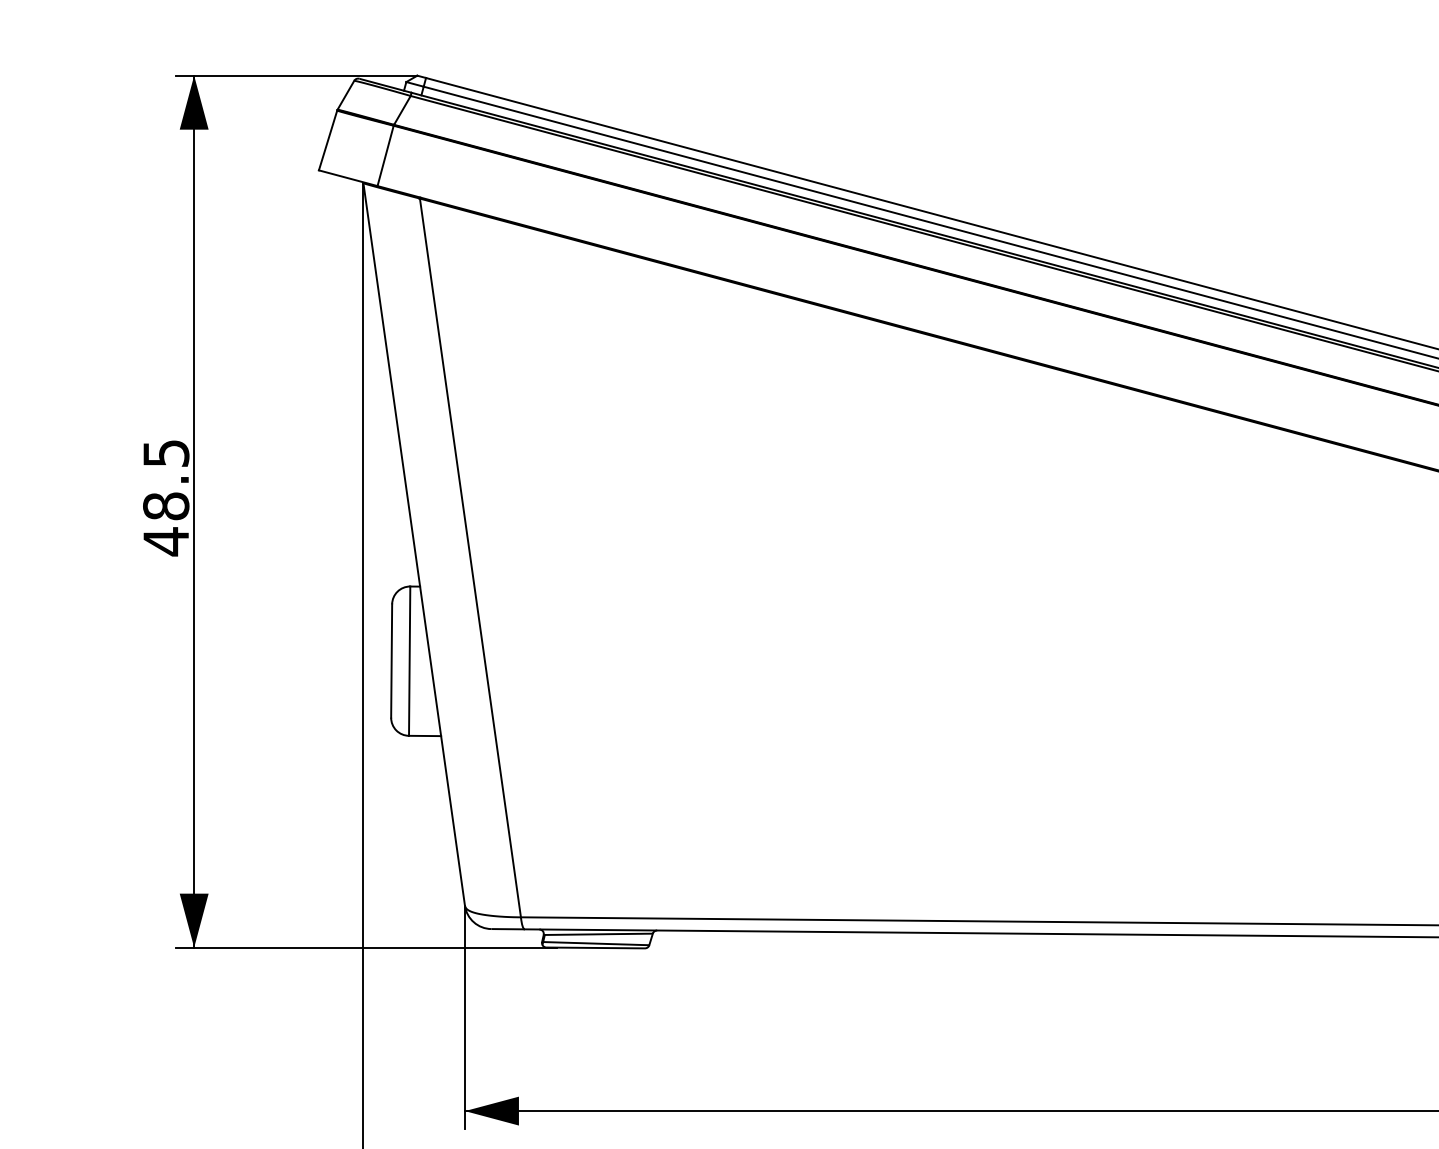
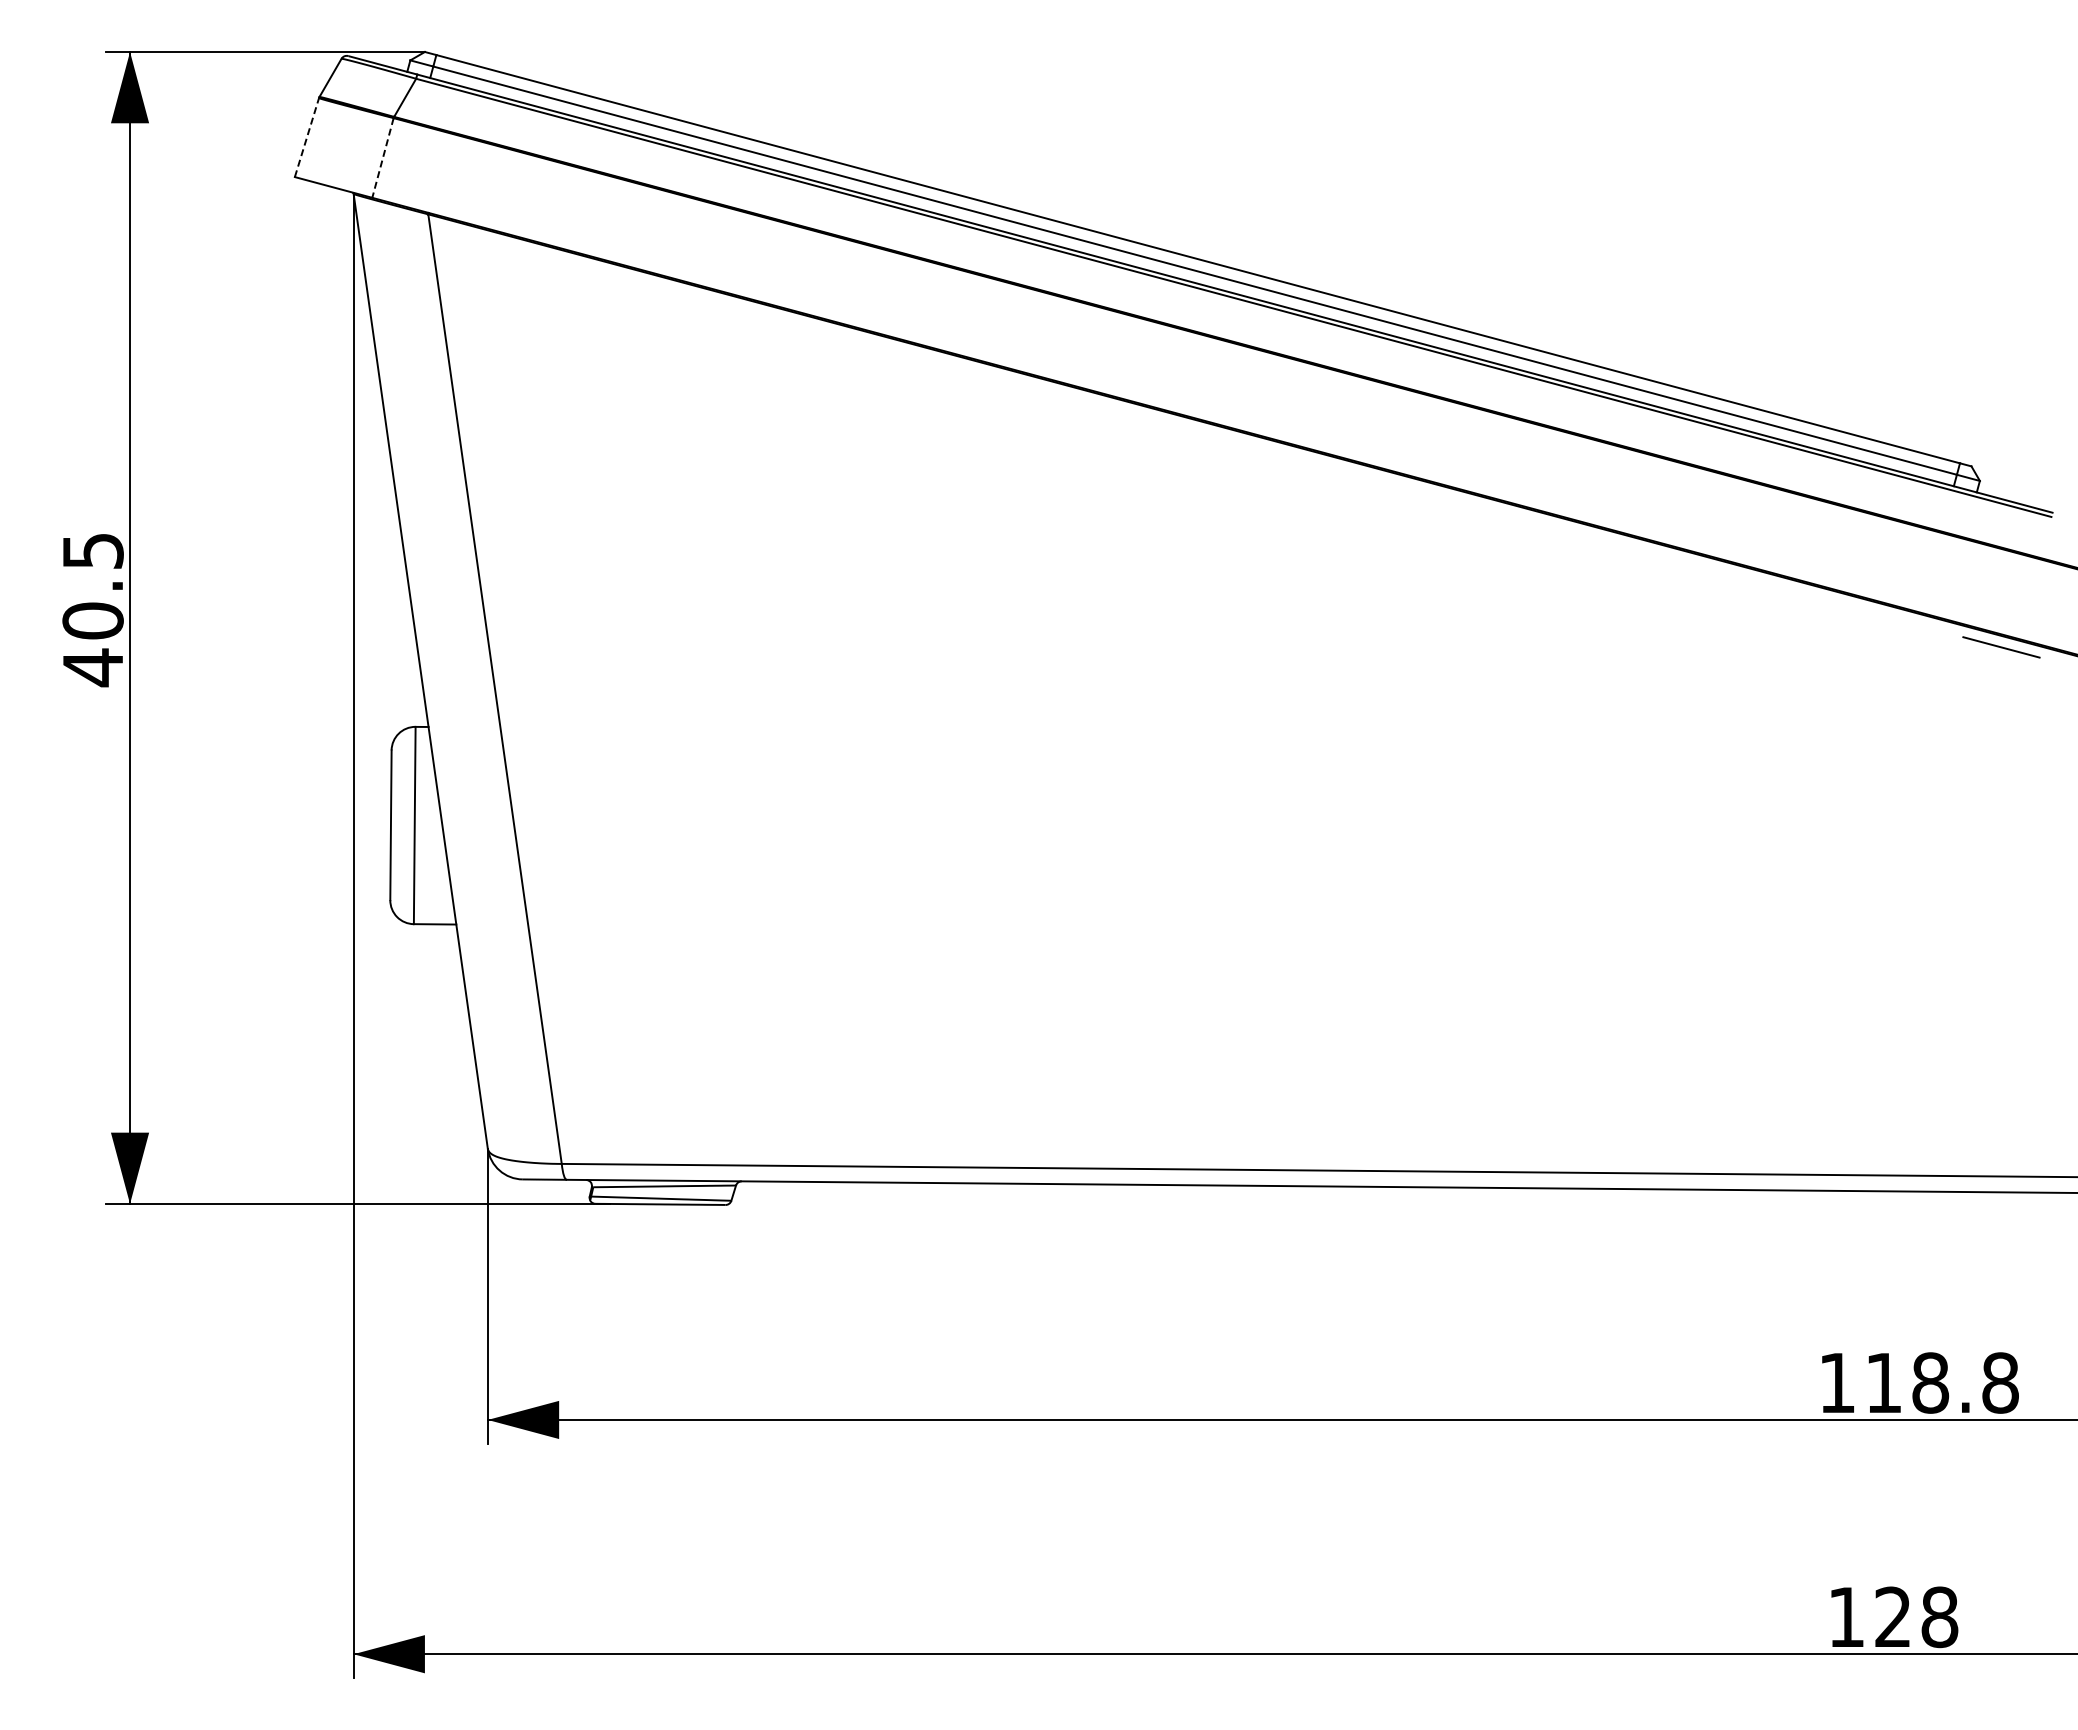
line: (328, 140) -> (307, 137), solid -> dashed
line: (385, 156) -> (382, 158), solid -> dashed
text: (165, 506) -> (92, 620), 48.5 -> 40.5

